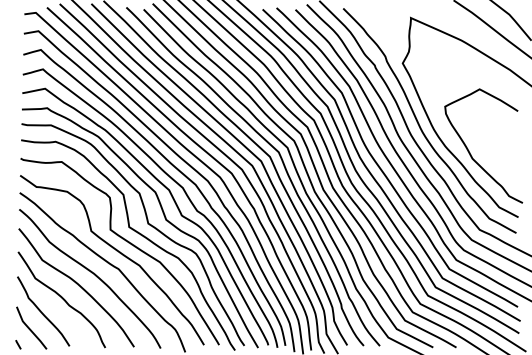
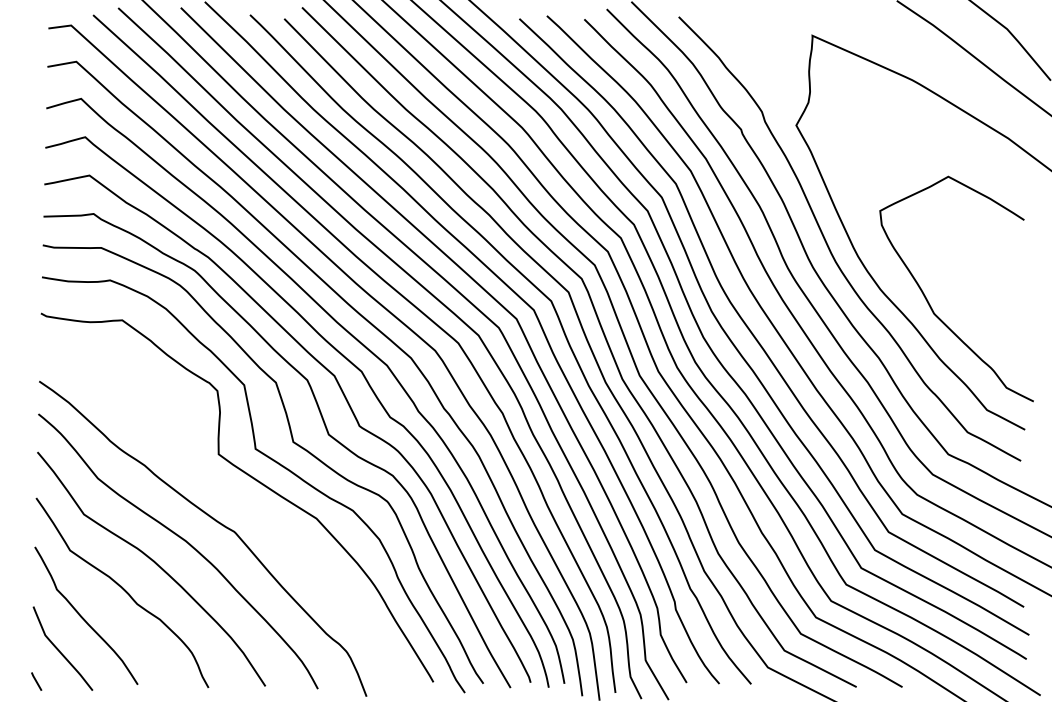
curve: (116, 251) -> (230, 497), removed

